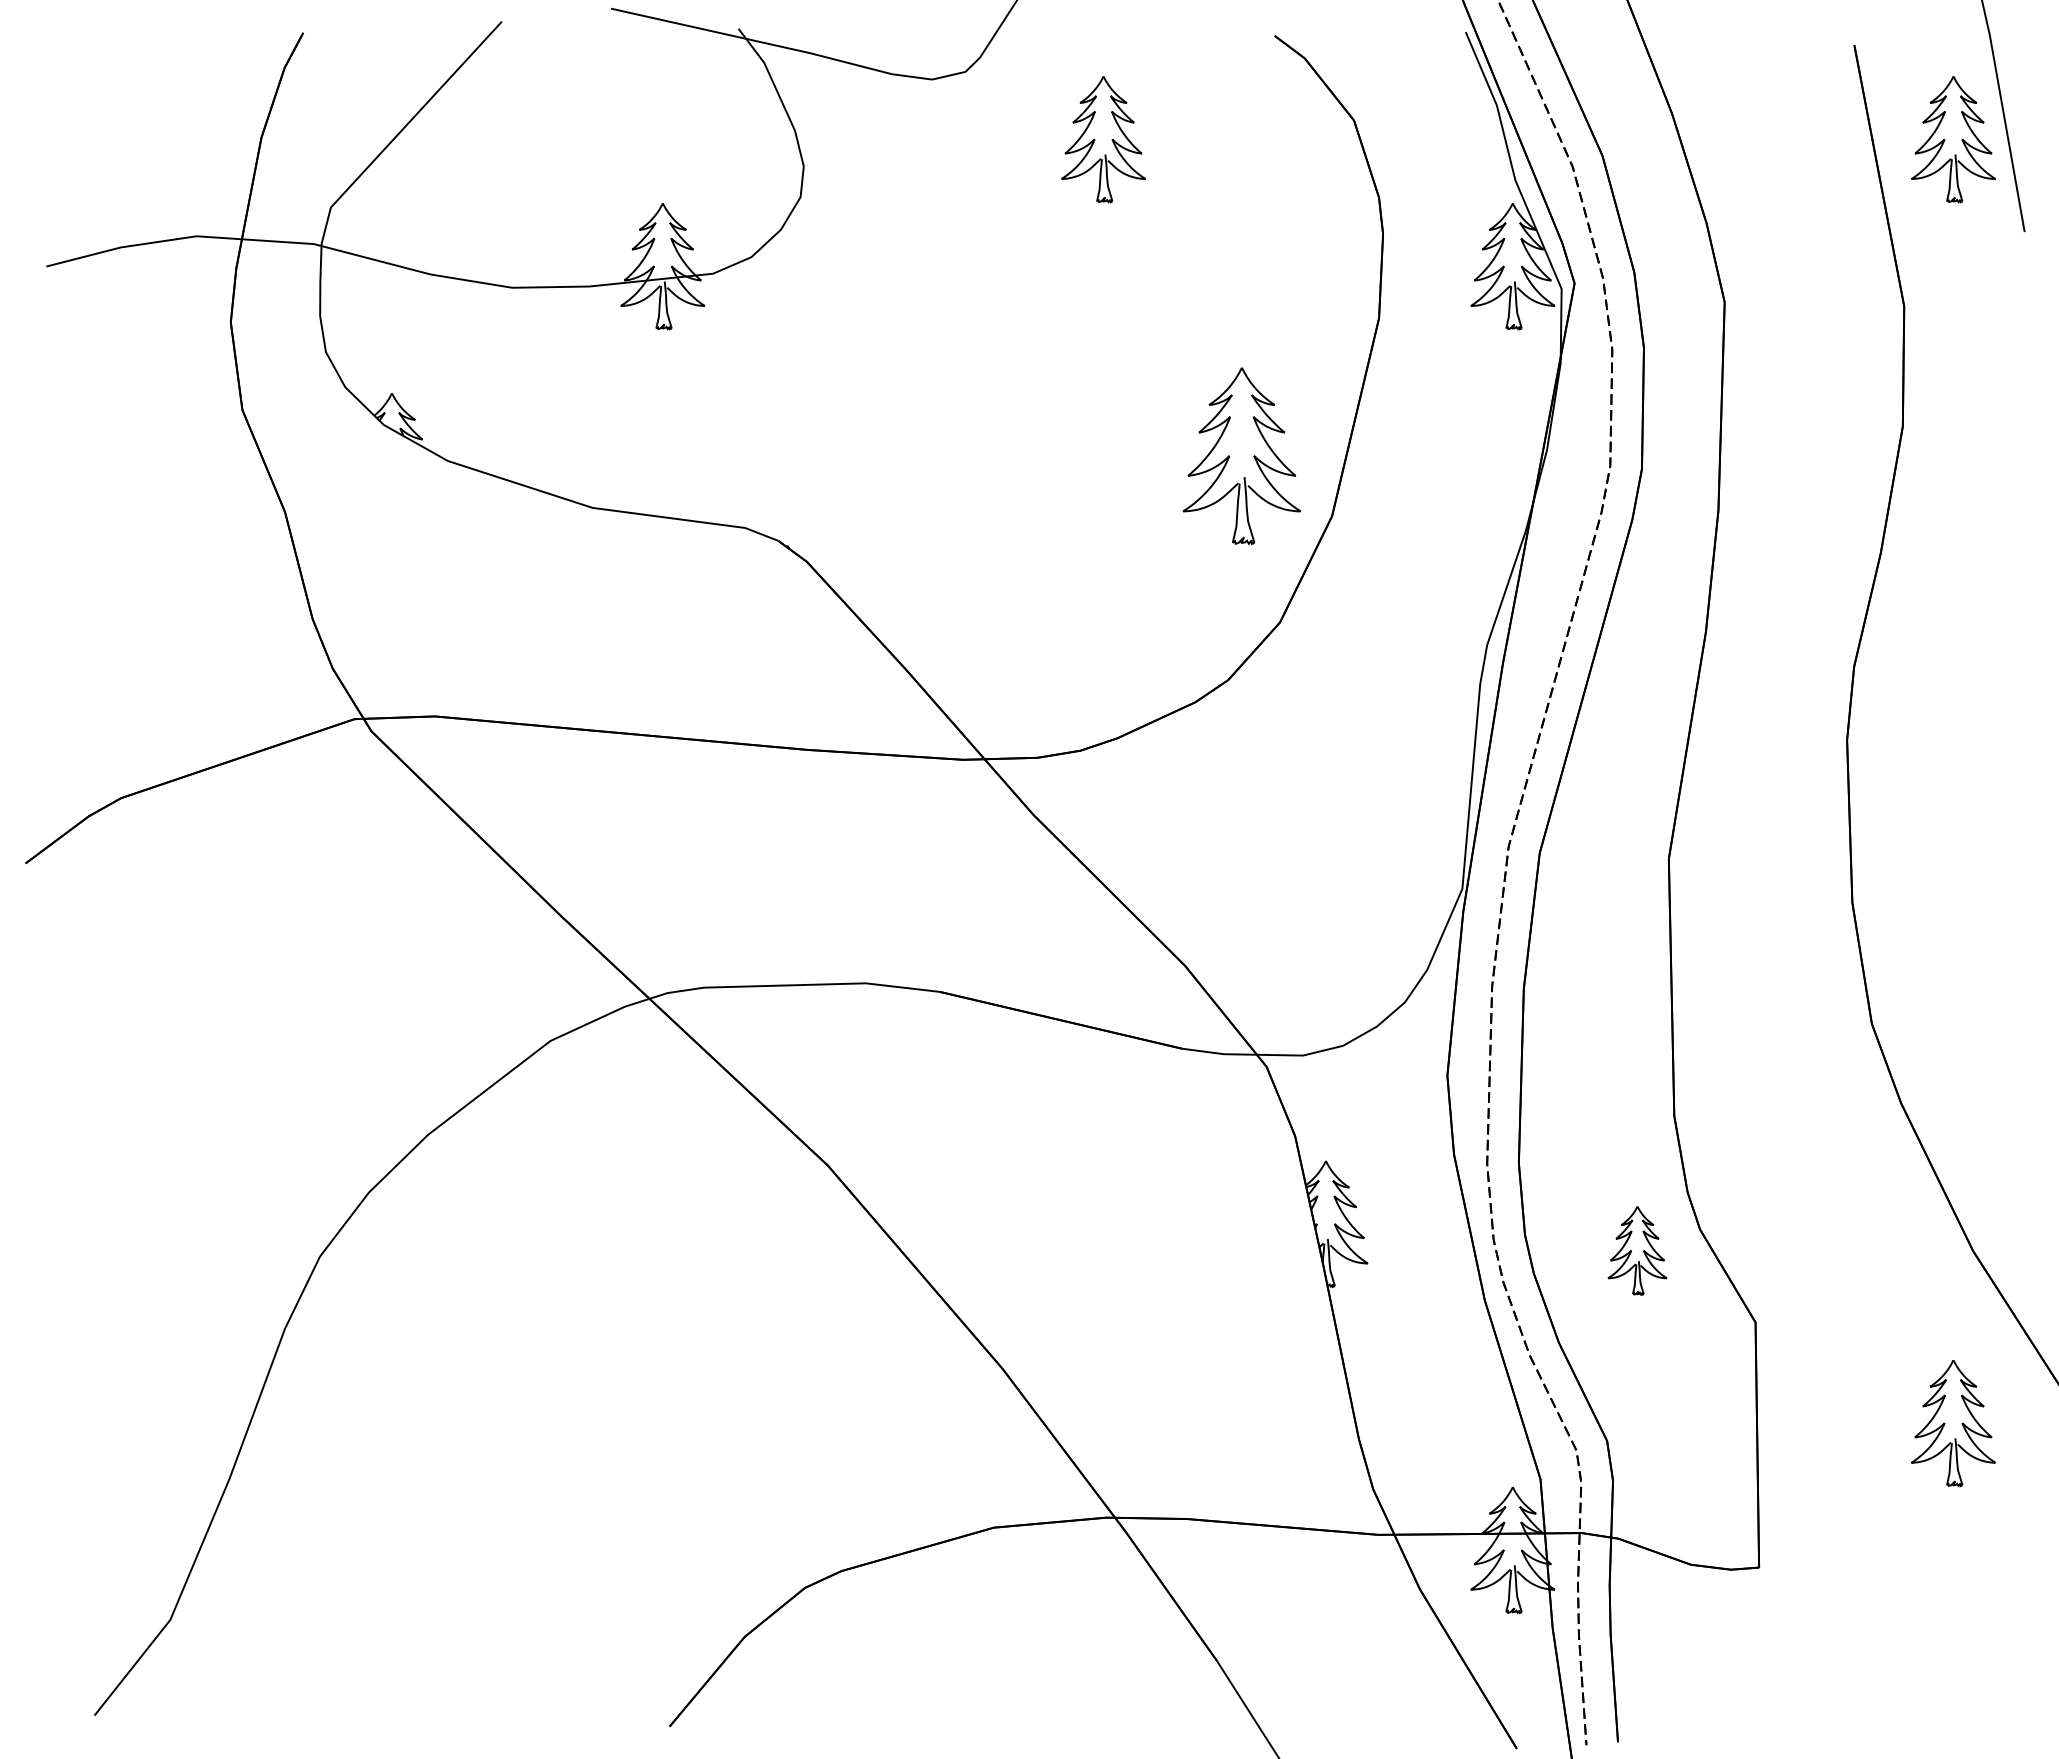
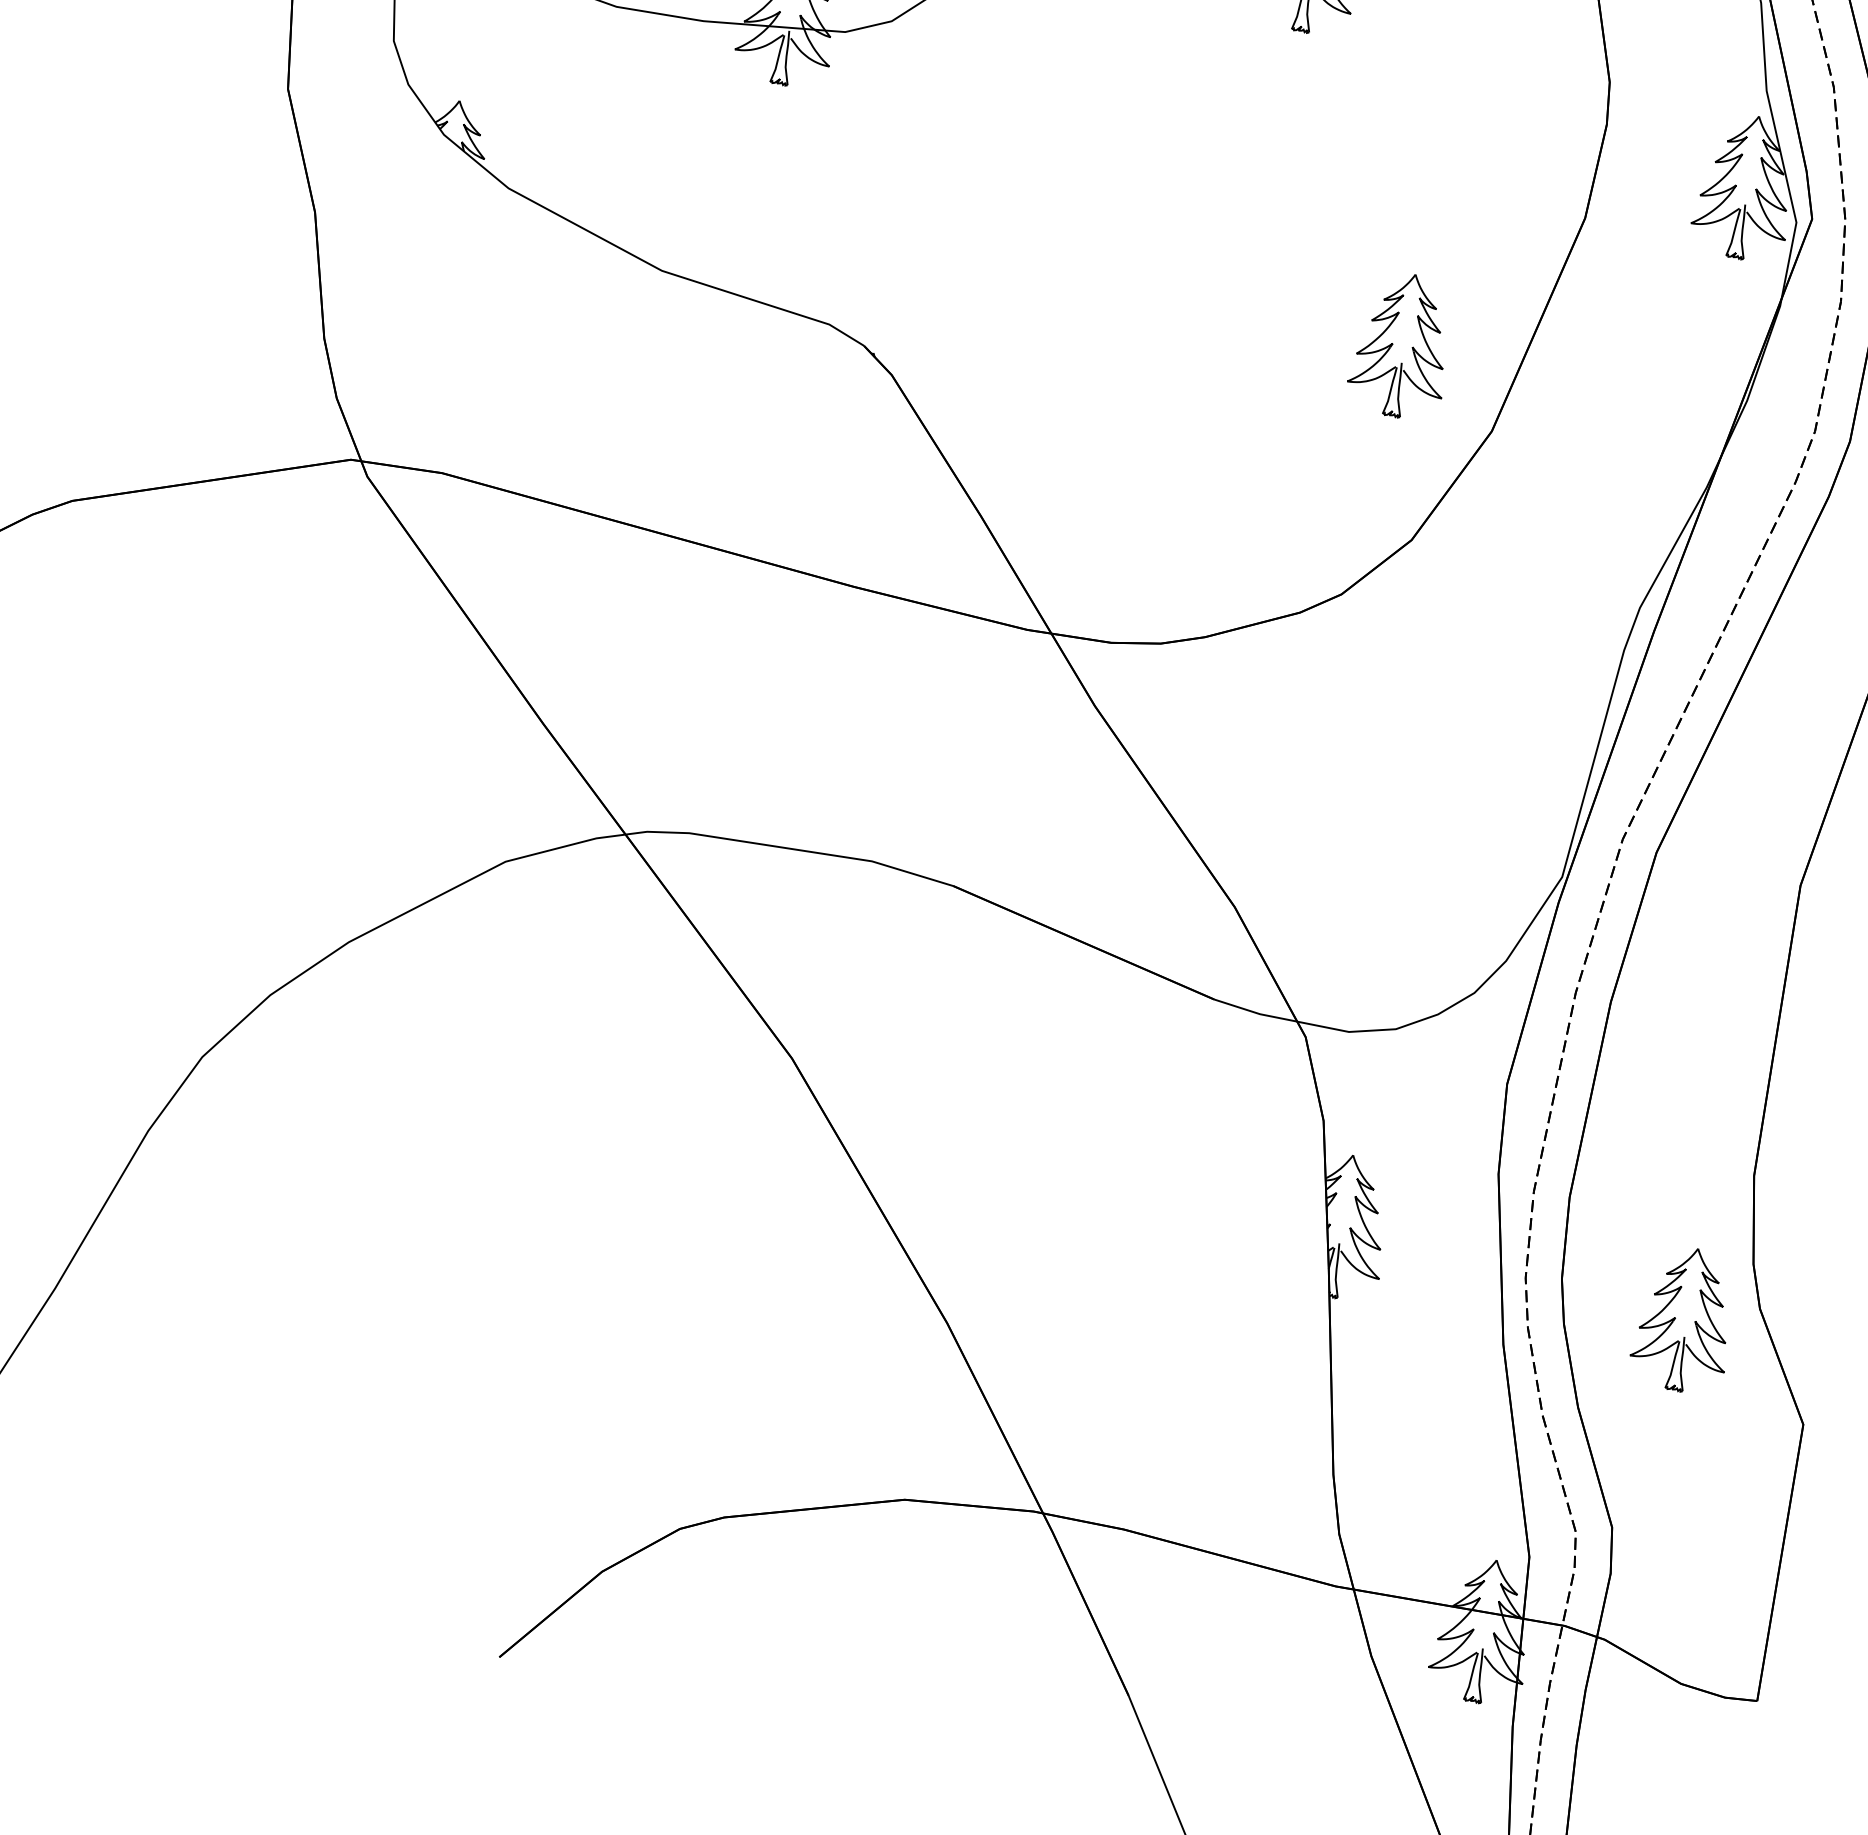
part: (1241, 456) -> (1402, 345), size x0.71
part: (1637, 1250) -> (1685, 1319), size x1.43

